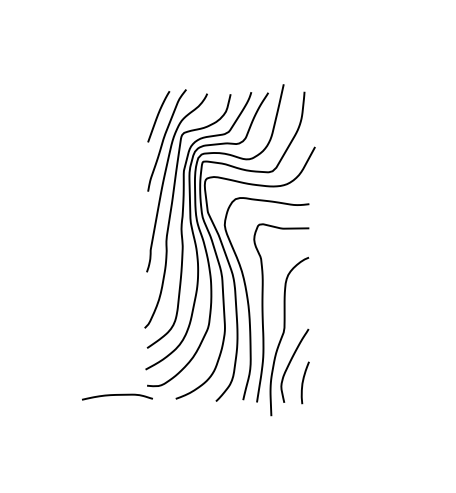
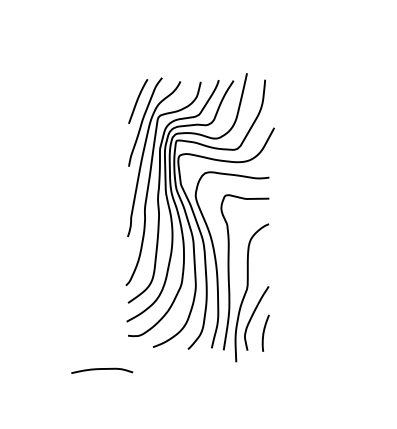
curve: (117, 395) -> (102, 369), moved

